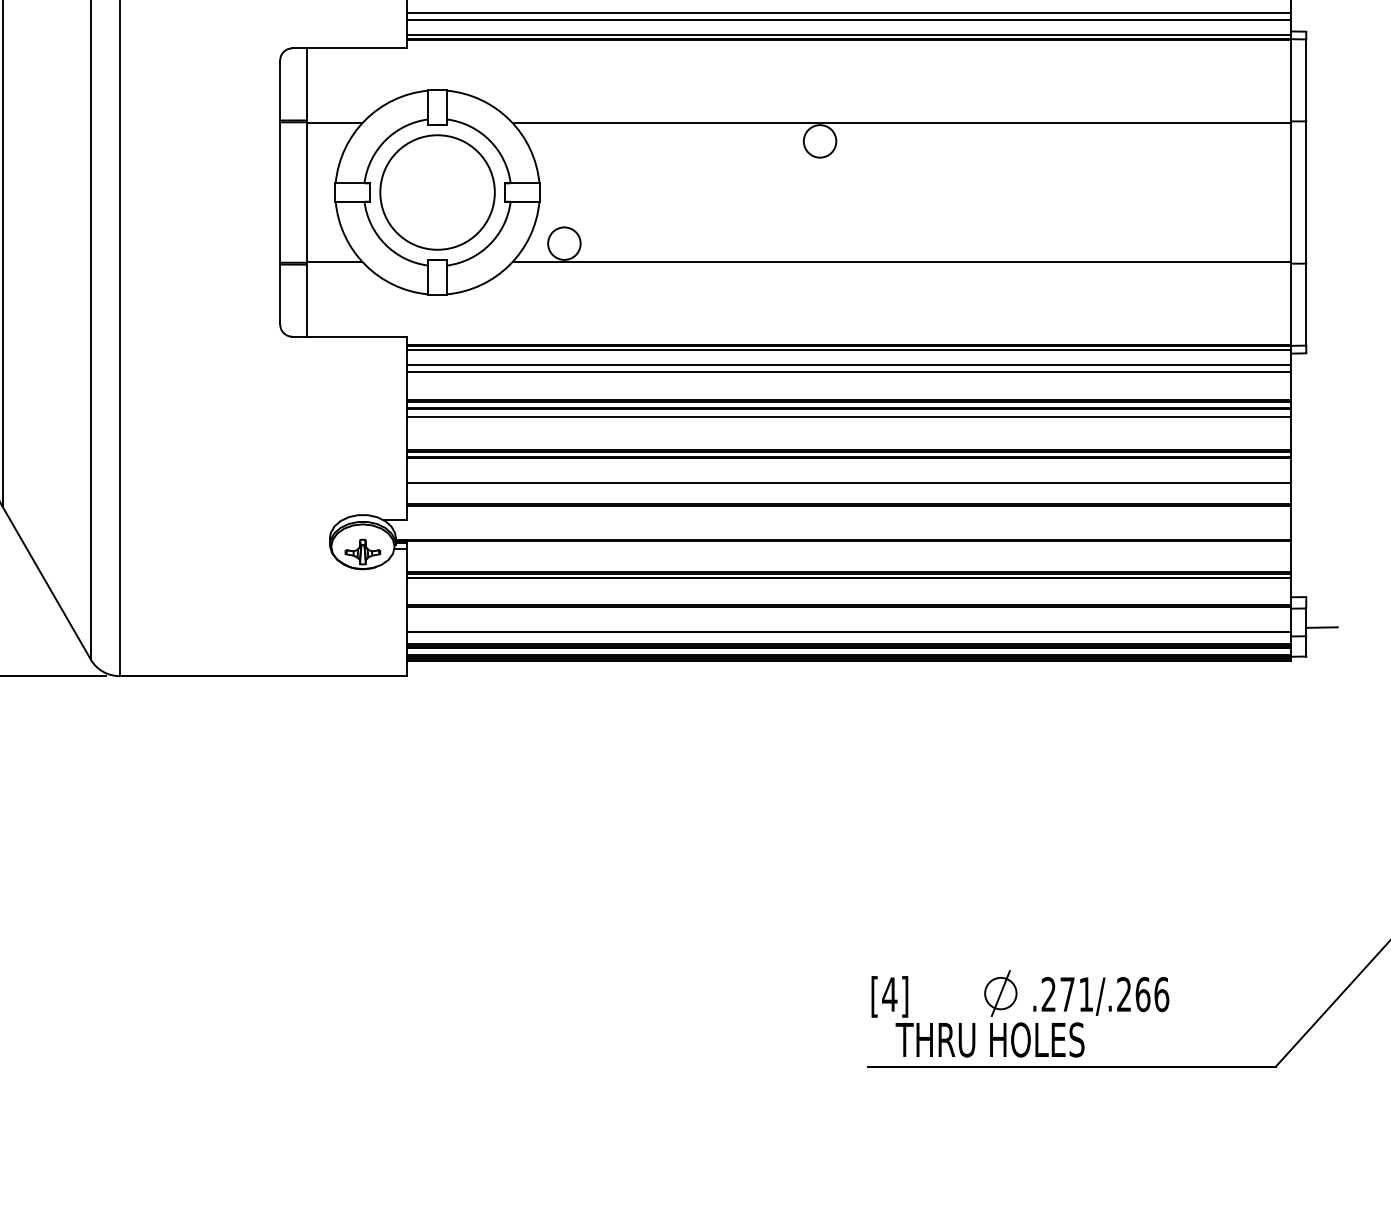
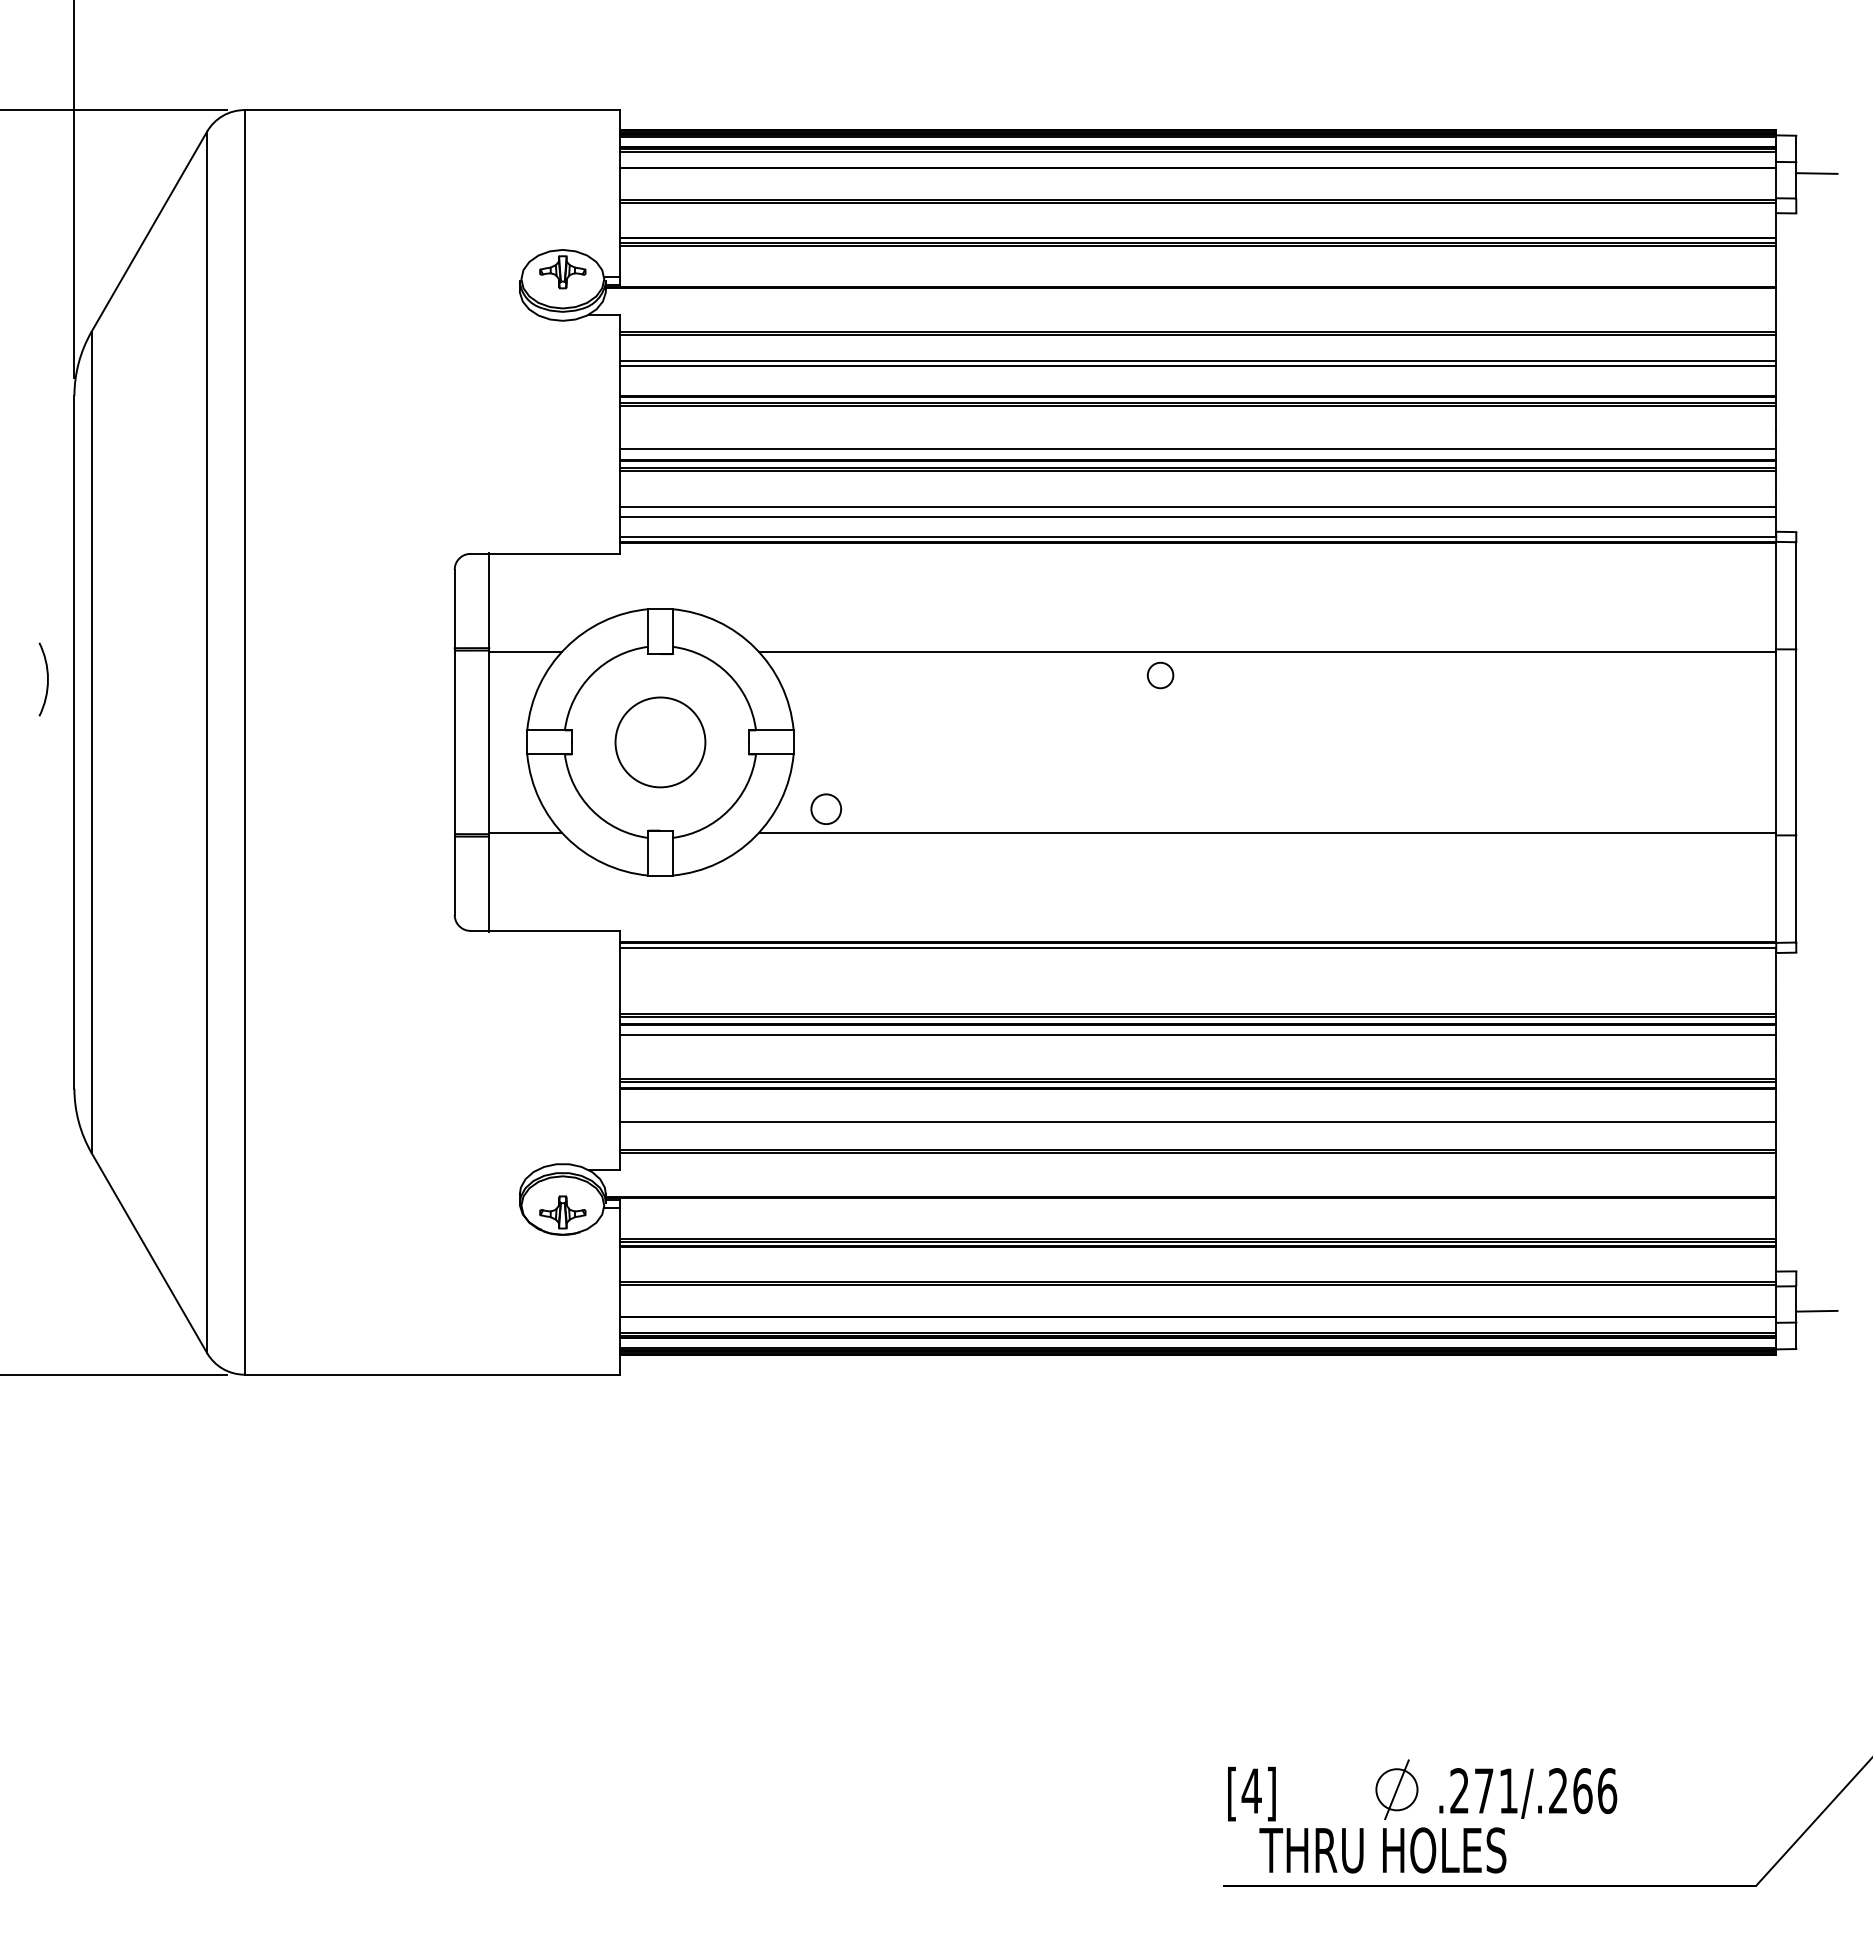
circle: (820, 141) -> (1160, 675), size x0.6
circle: (437, 192) -> (660, 742), size x0.6
circle: (564, 243) -> (826, 808), size x0.7
line: (849, 364) -> (1198, 967), removed
line: (849, 372) -> (1198, 977), removed

